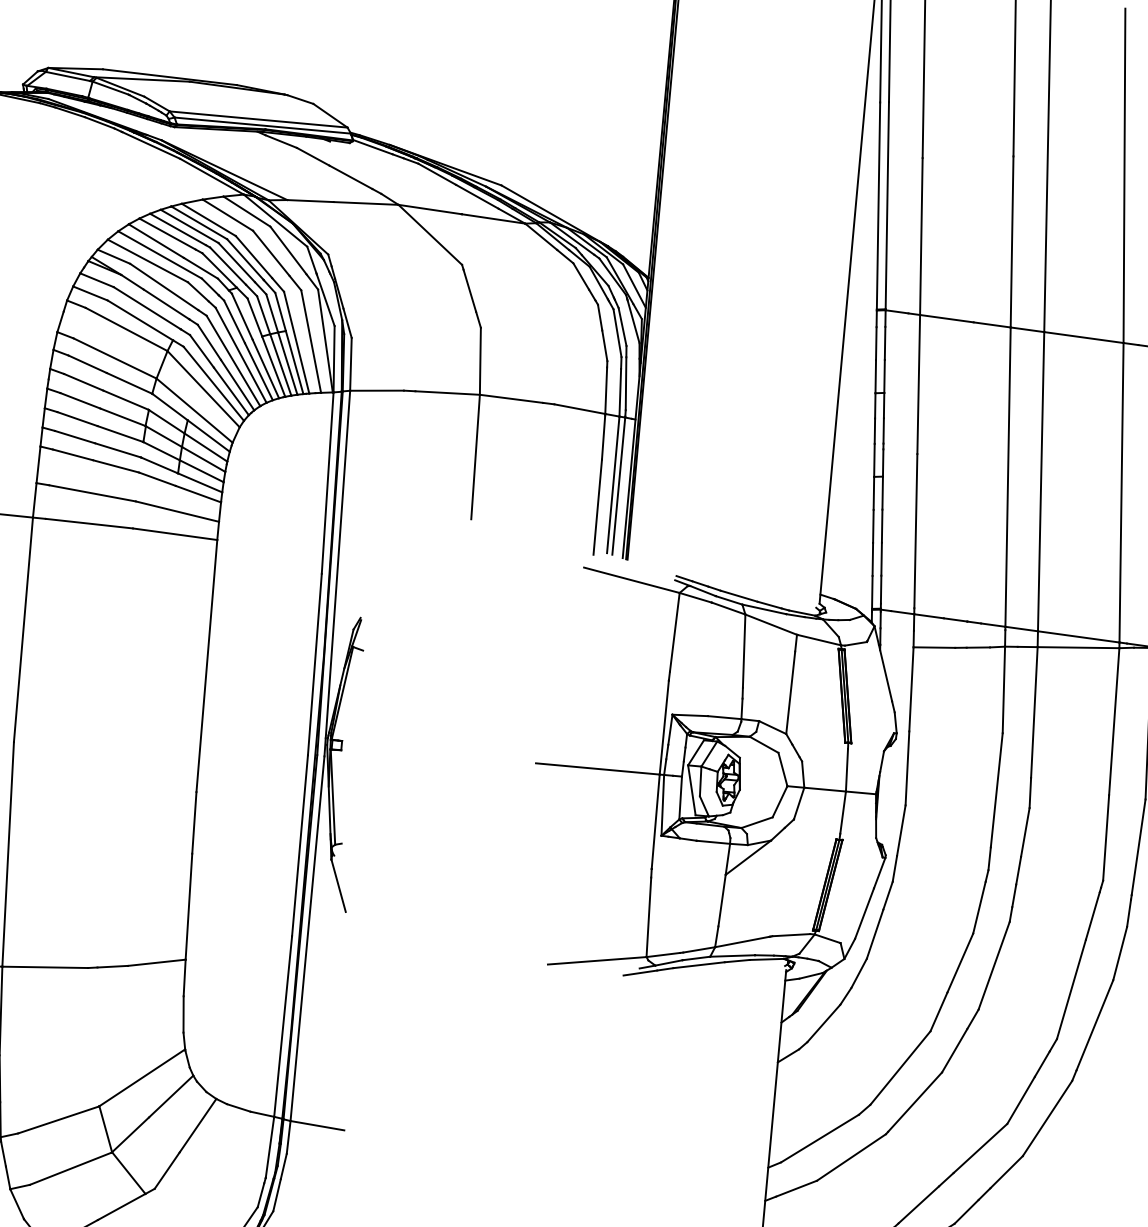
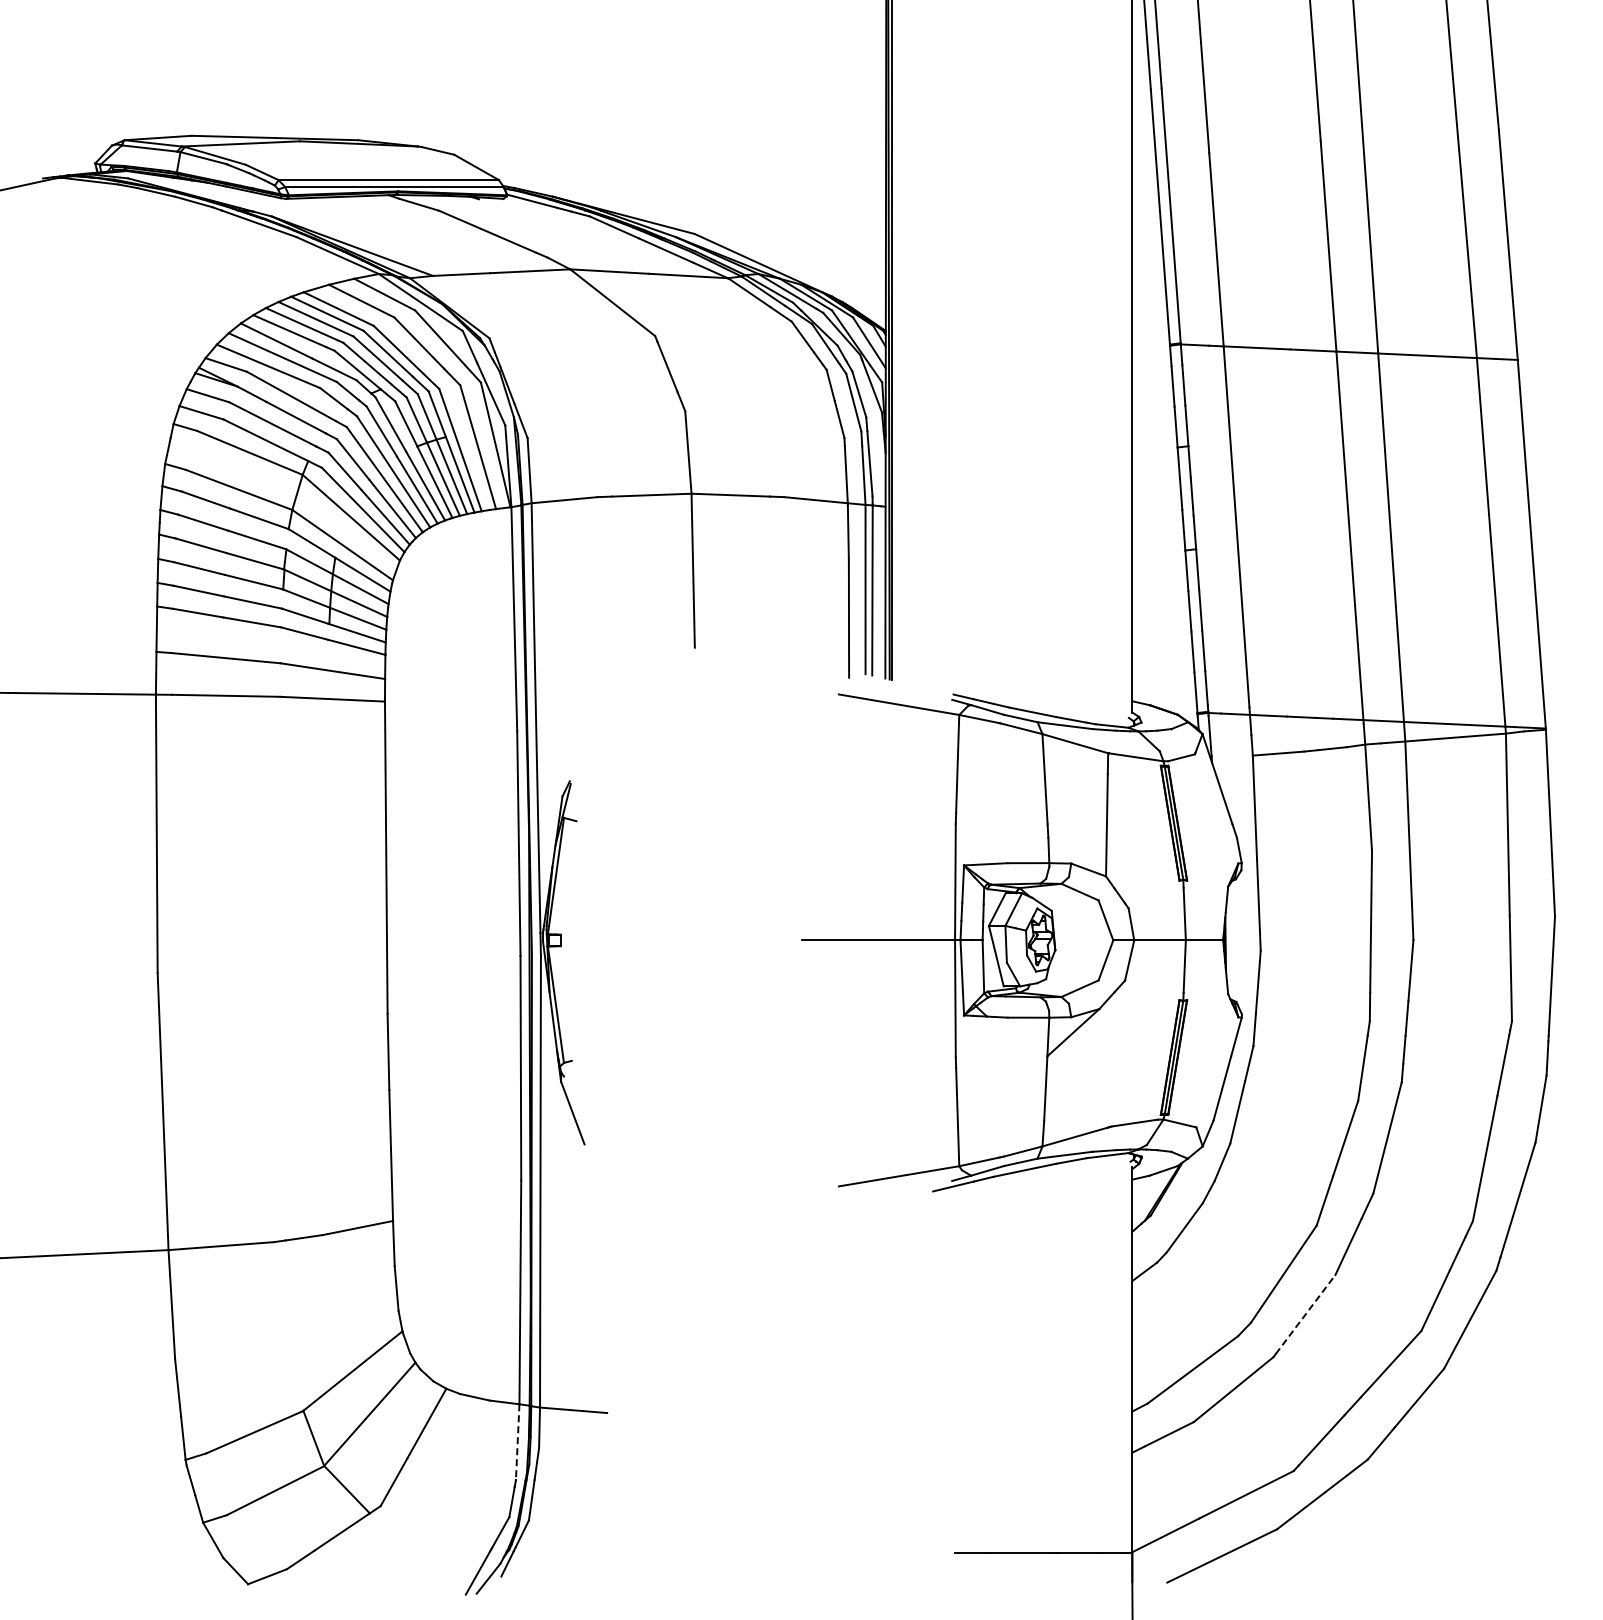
line: (915, 1102) -> (1305, 1314), solid -> dashed
line: (269, 1147) -> (517, 1442), solid -> dashed

